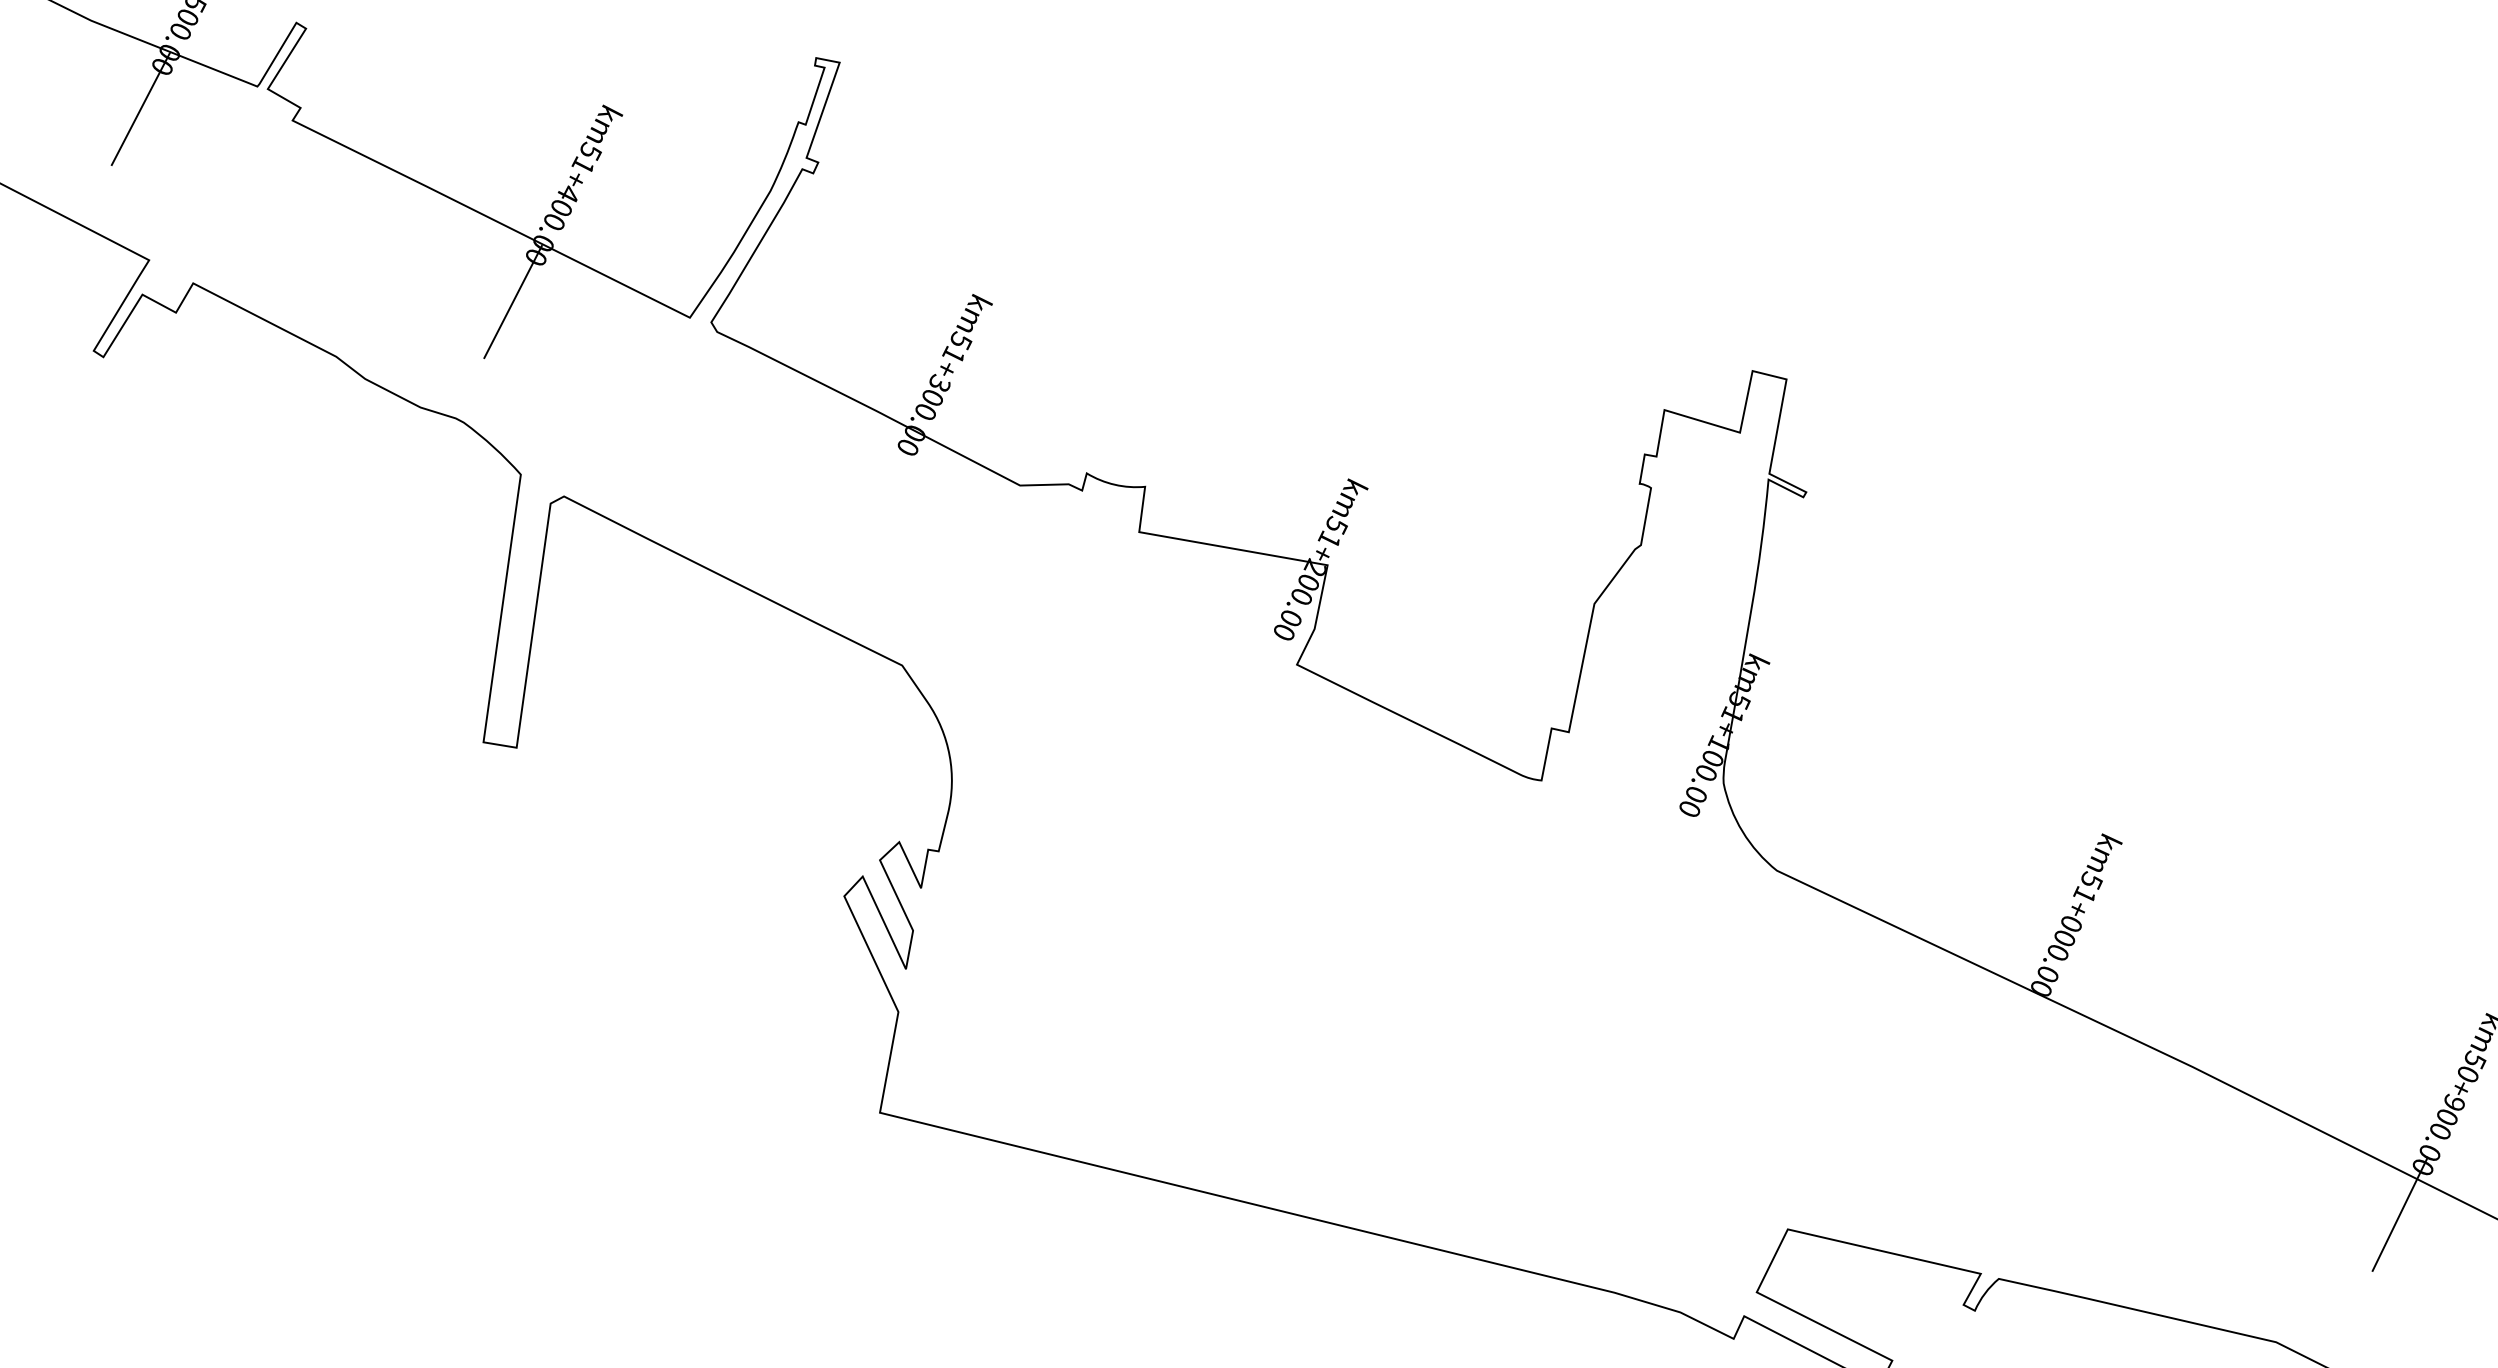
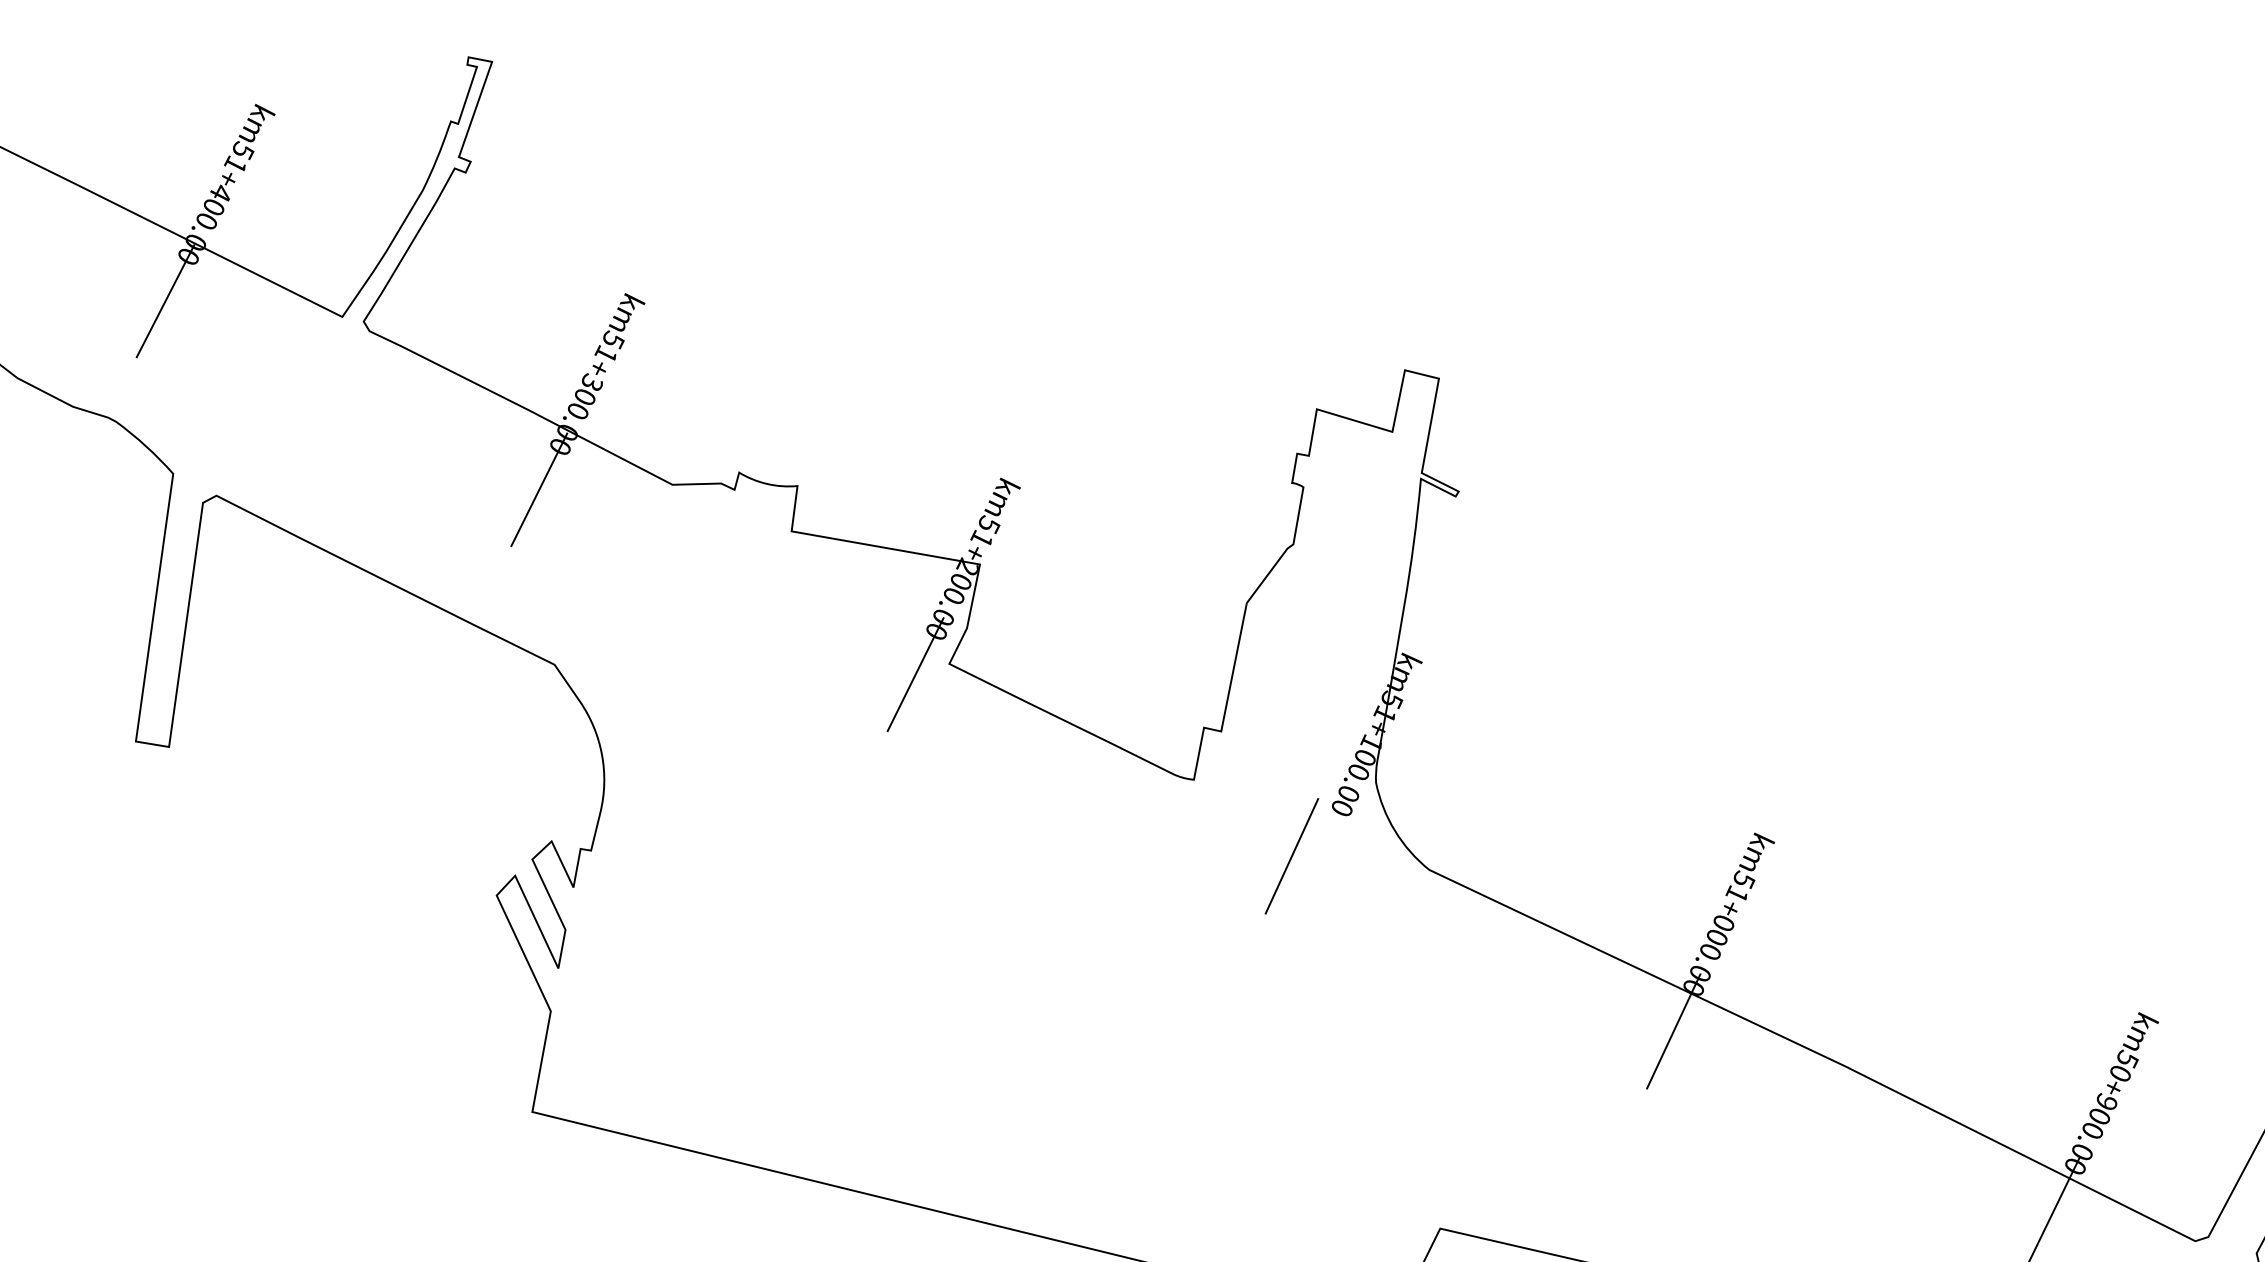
line: (886, 490) -> (538, 489), added
line: (1263, 674) -> (915, 673), added
line: (1639, 856) -> (1291, 855), added
line: (2020, 1032) -> (1672, 1031), added

